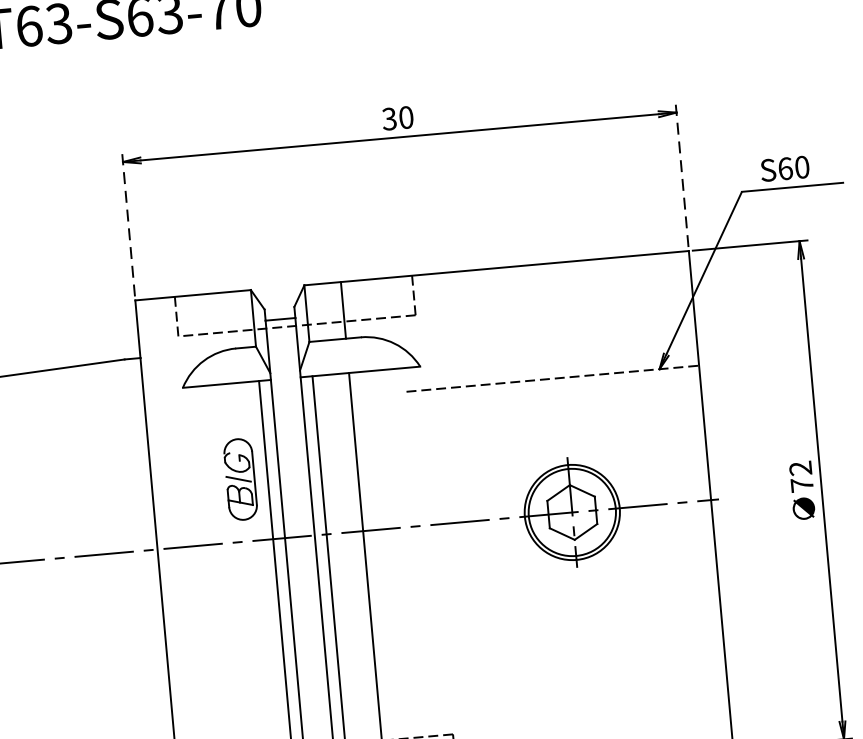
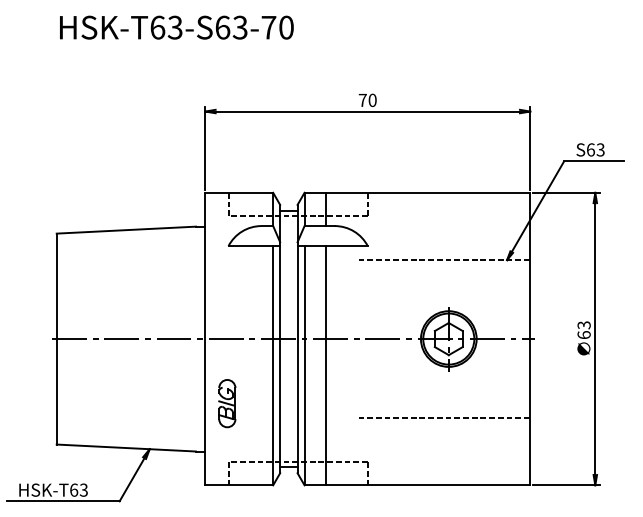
text: (389, 119) -> (362, 100), 30 -> 70
text: (801, 166) -> (600, 149), S60 -> S63
line: (682, 175) -> (530, 148), dashed -> solid
line: (128, 224) -> (205, 148), dashed -> solid
text: (800, 477) -> (583, 330), 72 -> 63
part: (240, 479) -> (227, 403), moved
line: (576, 646) -> (444, 417), added

